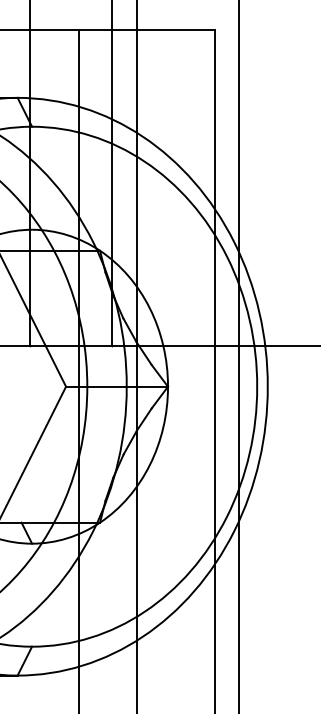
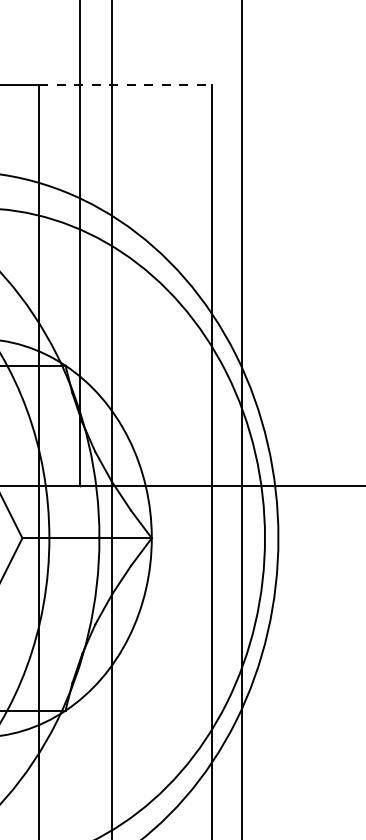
line: (147, 29) -> (125, 84), solid -> dashed

